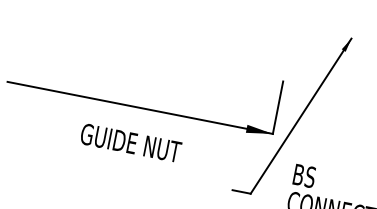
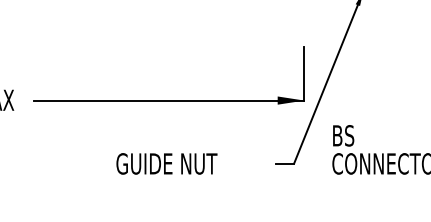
text: (130, 142) -> (166, 163), moved

